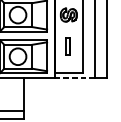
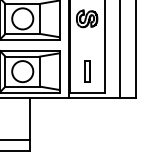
part: (68, 46) -> (87, 71), moved
line: (74, 77) -> (94, 98), dashed -> solid

